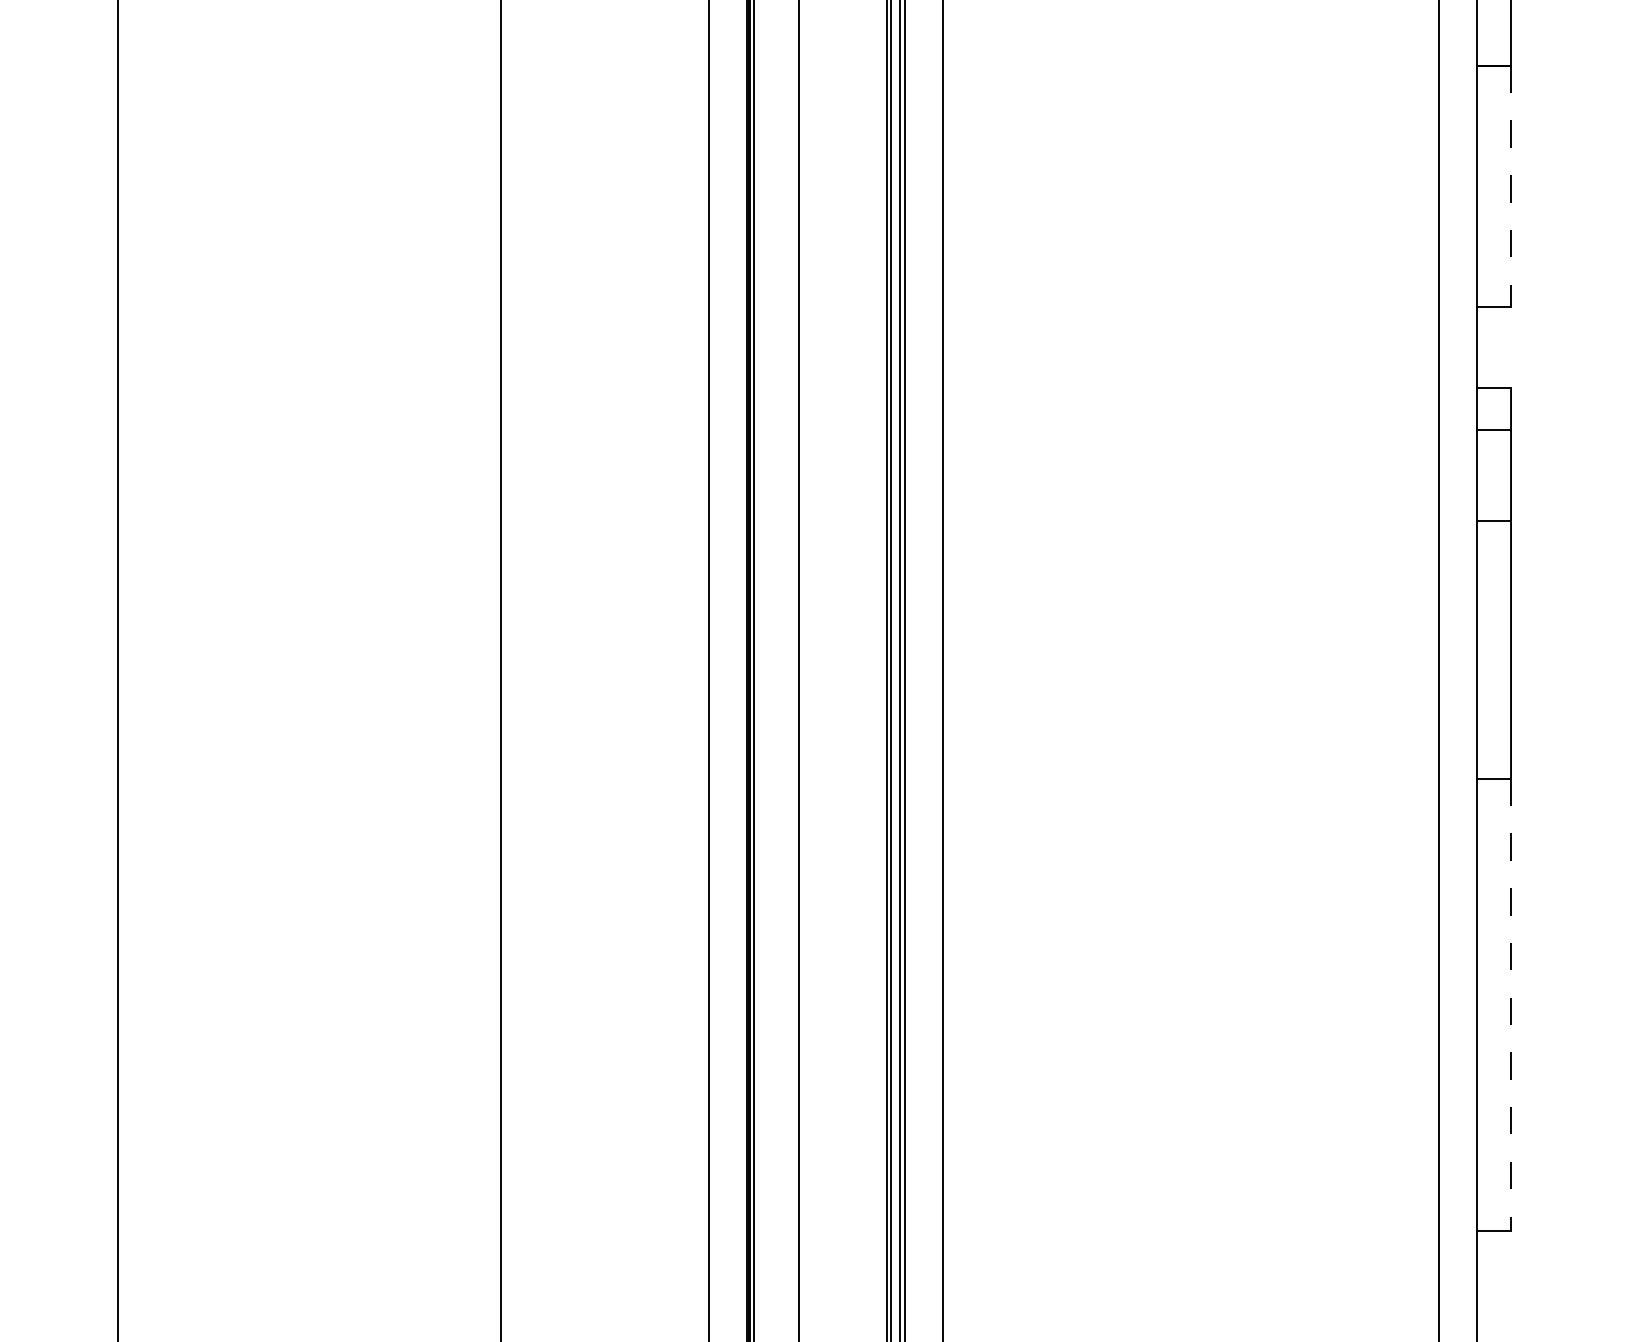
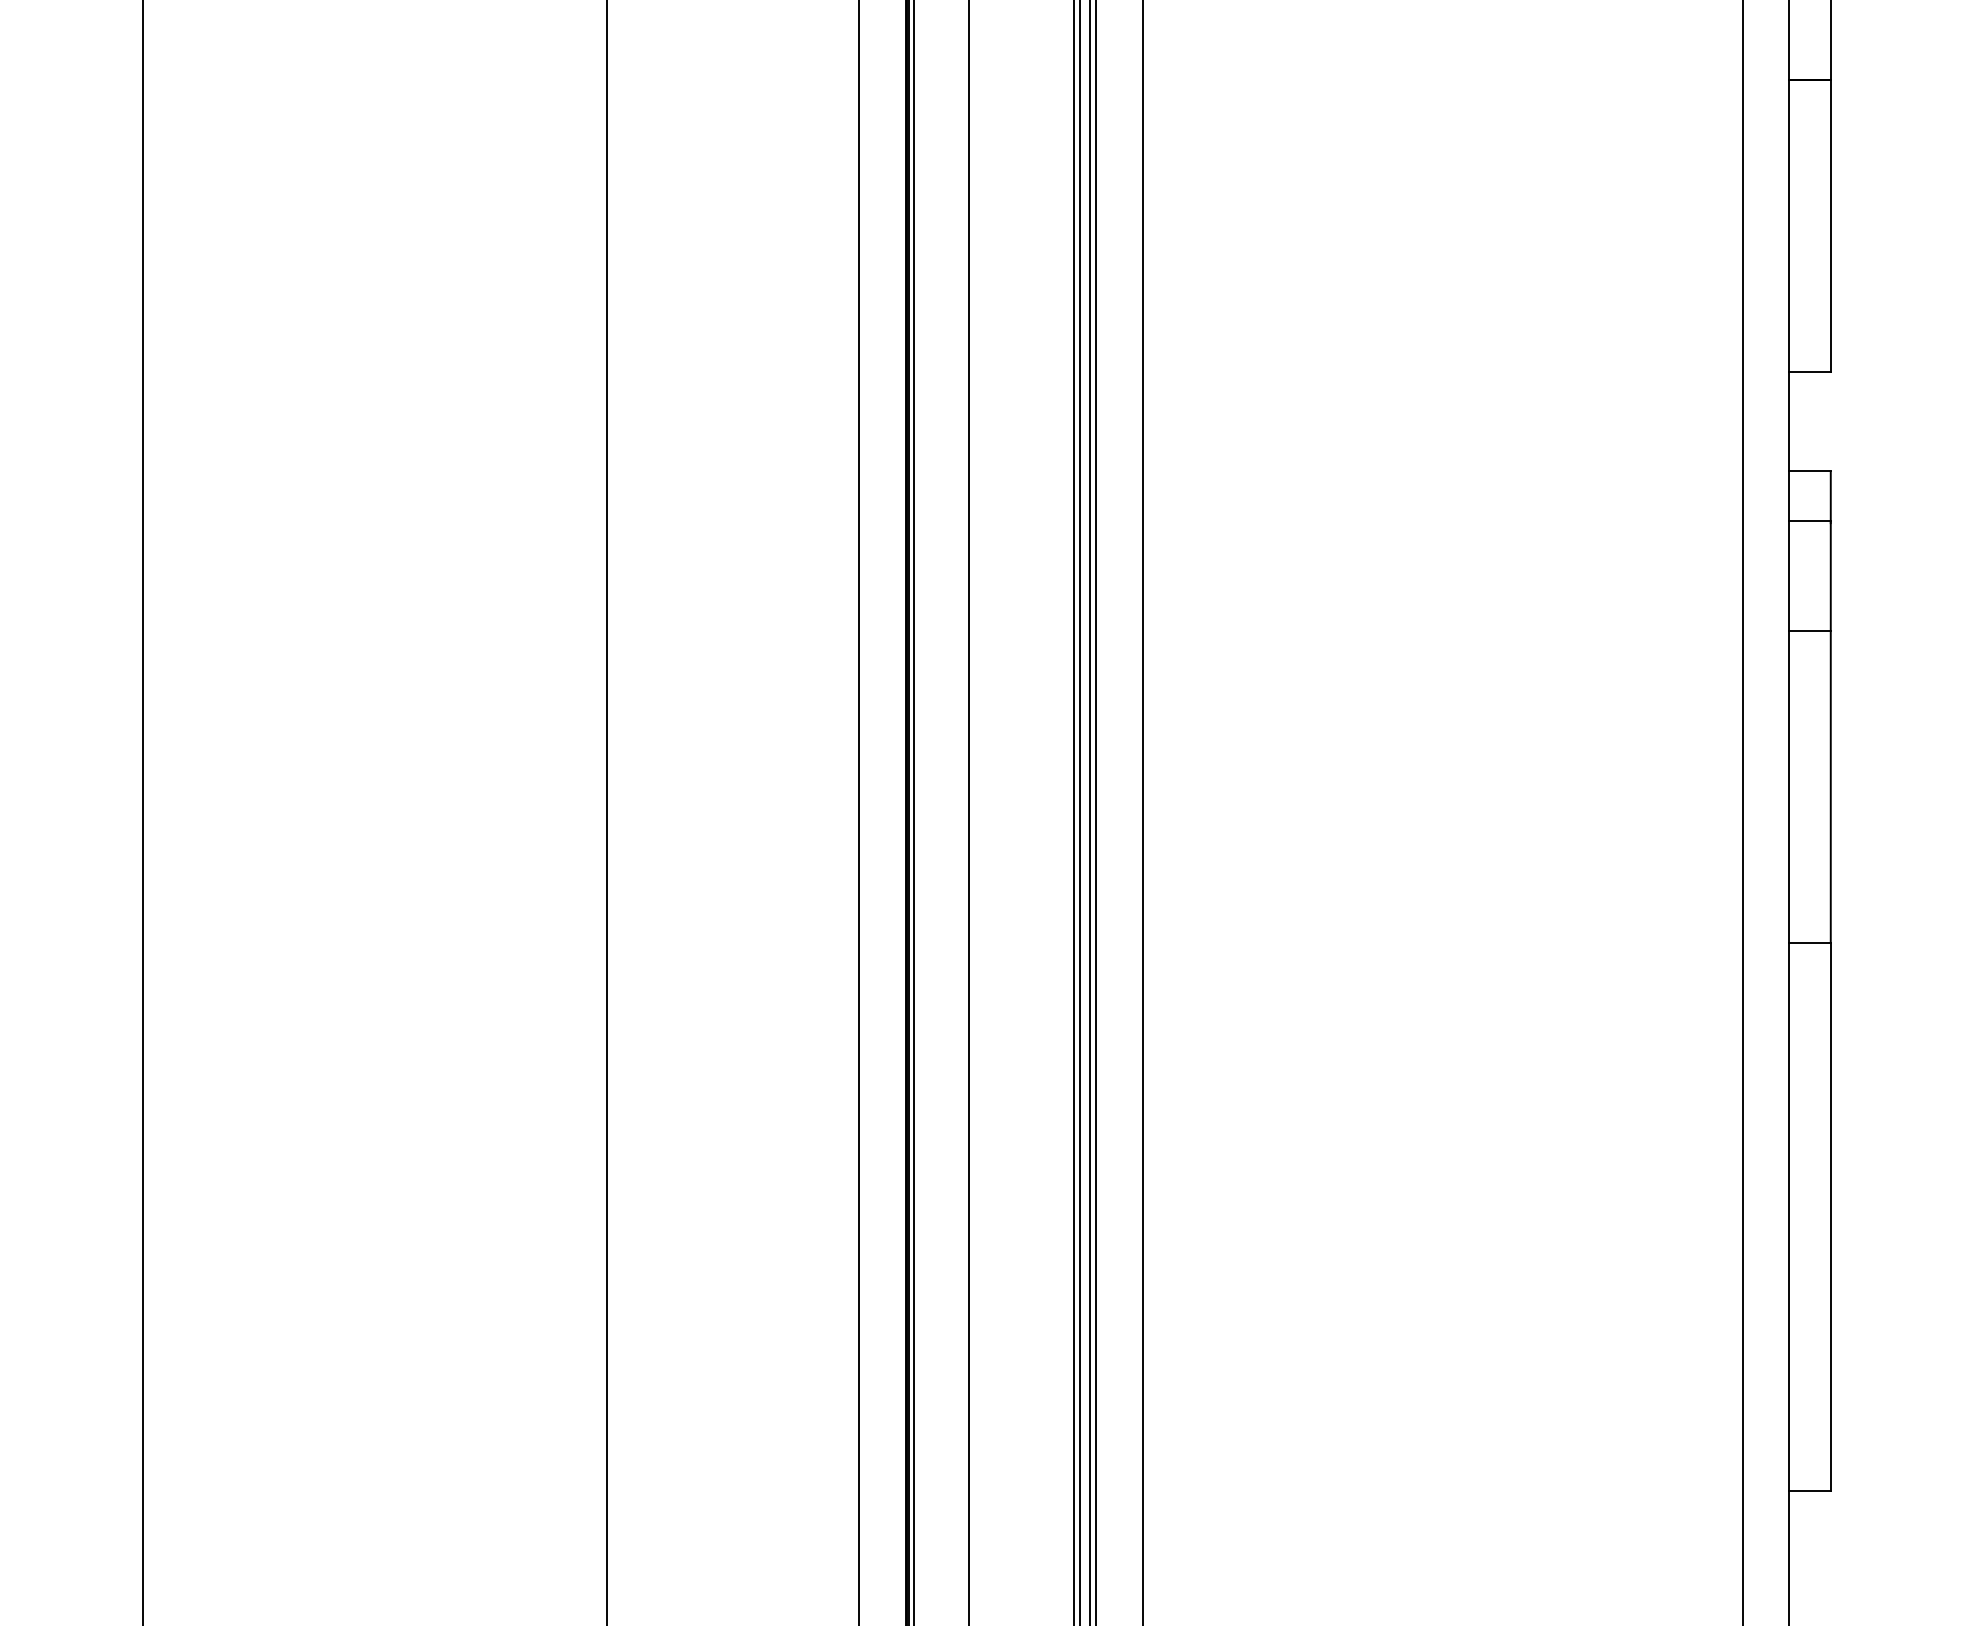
line: (1510, 186) -> (1830, 226), dashed -> solid
line: (1510, 1004) -> (1830, 1217), dashed -> solid

